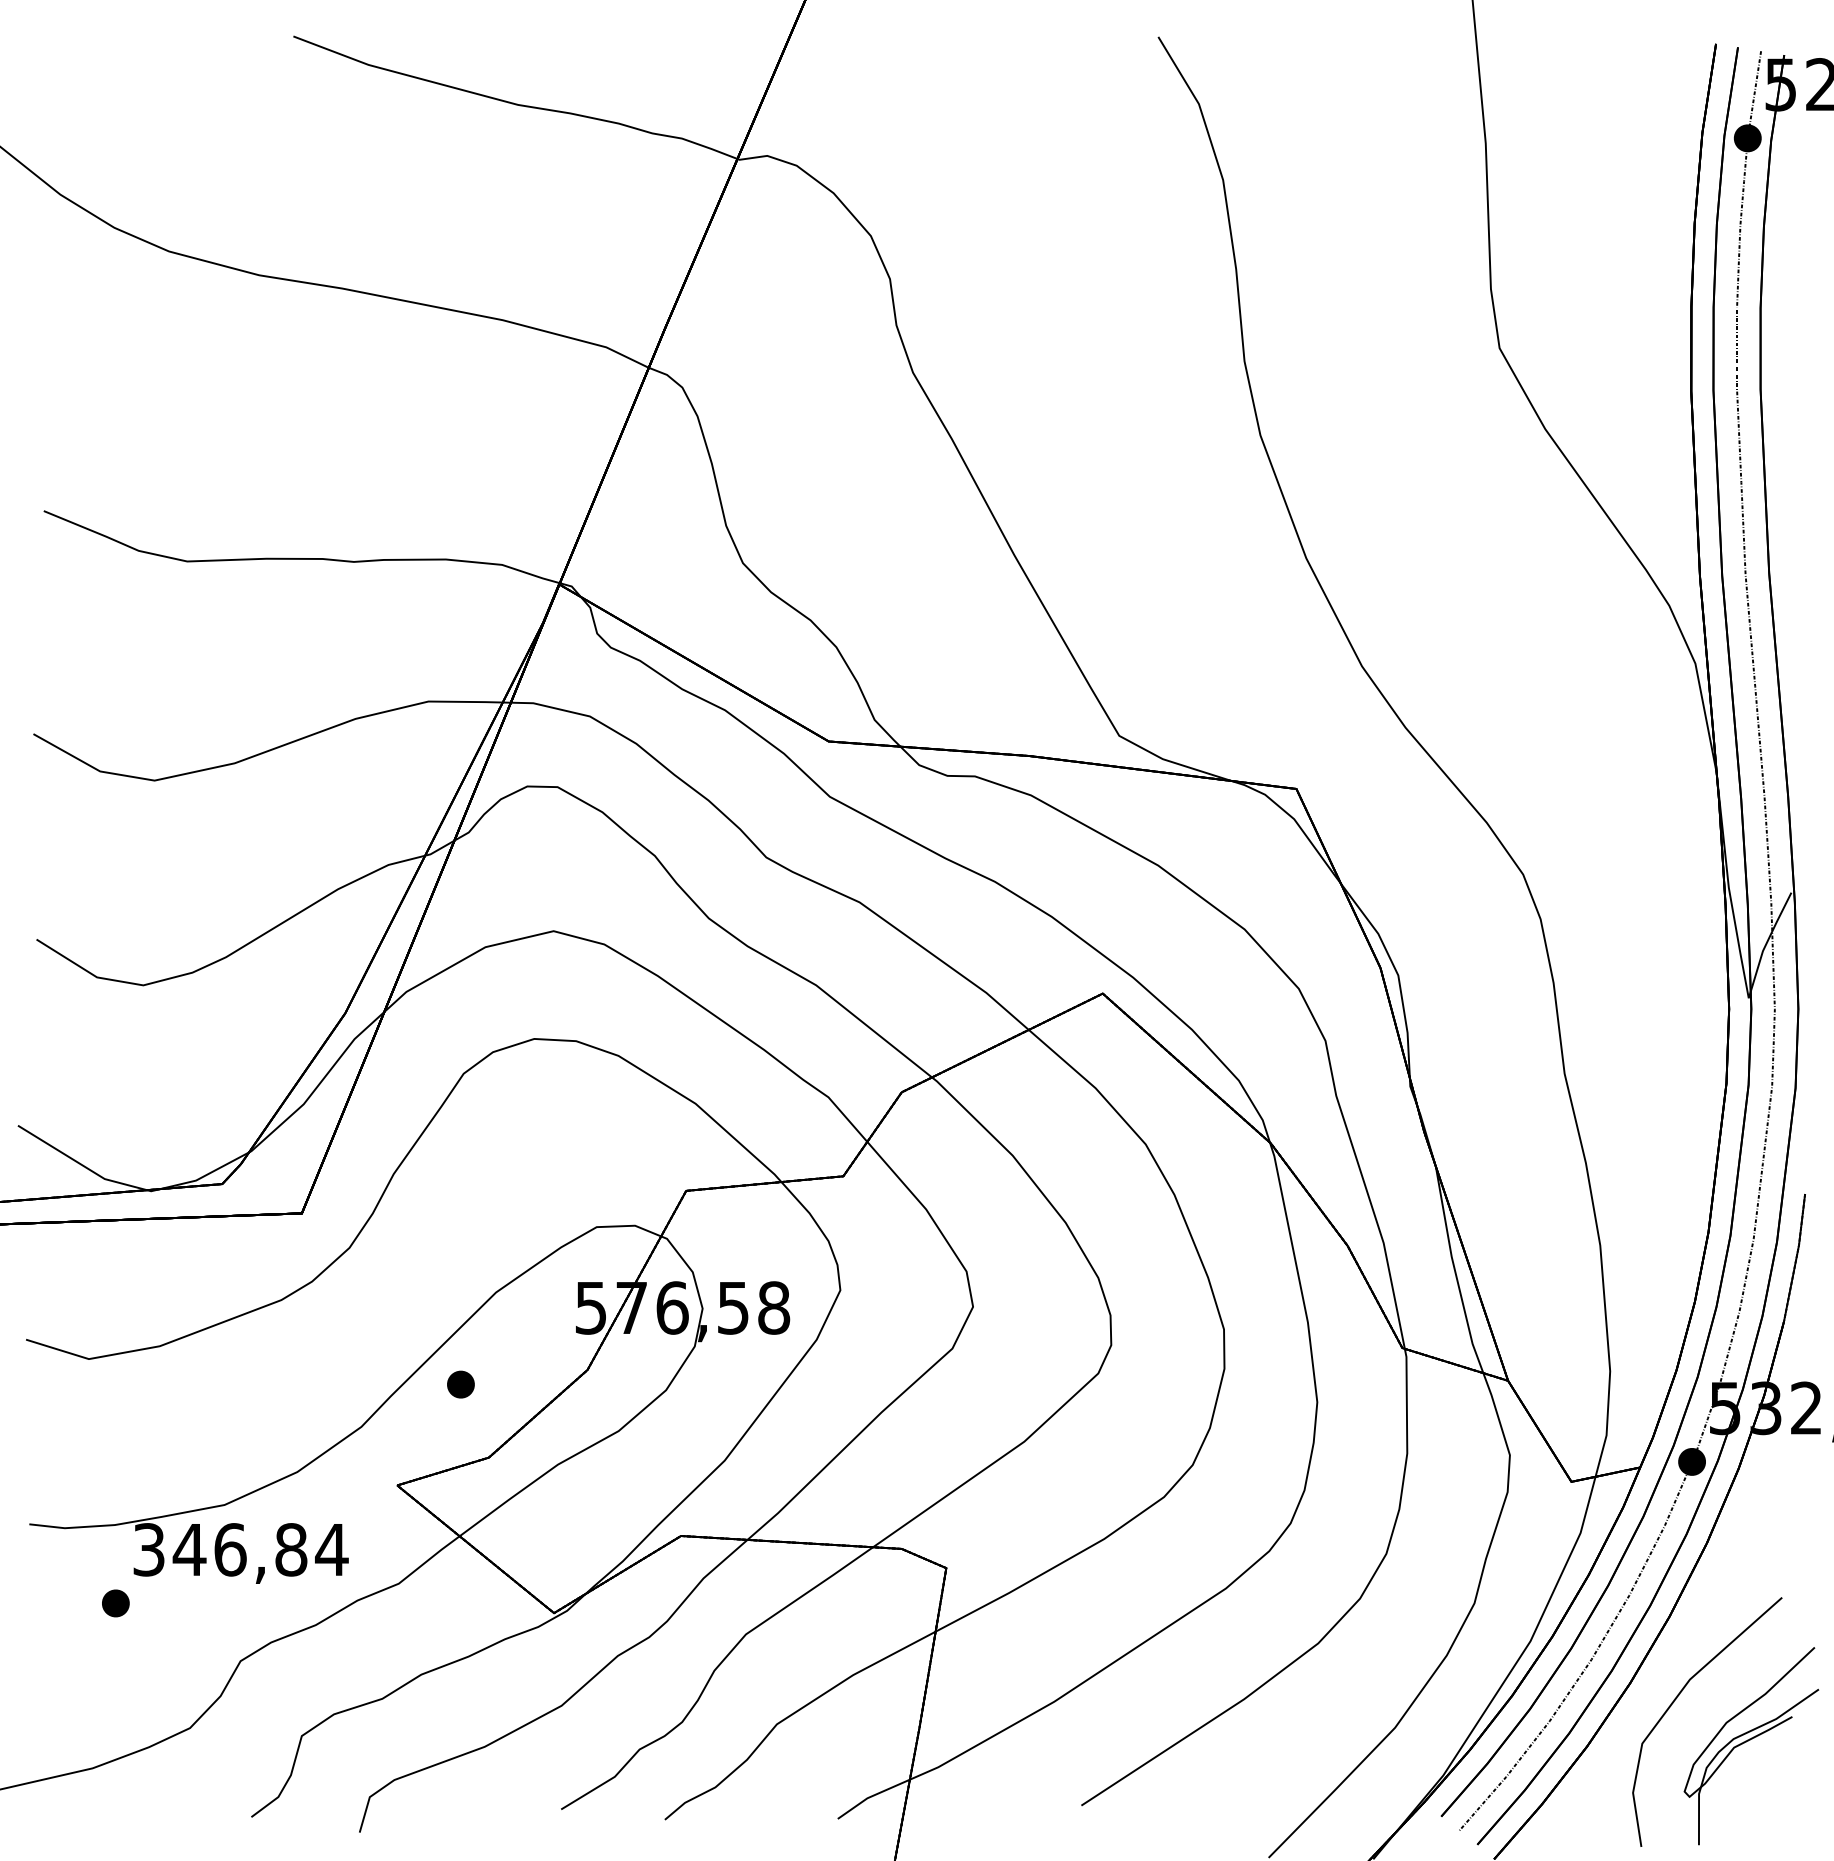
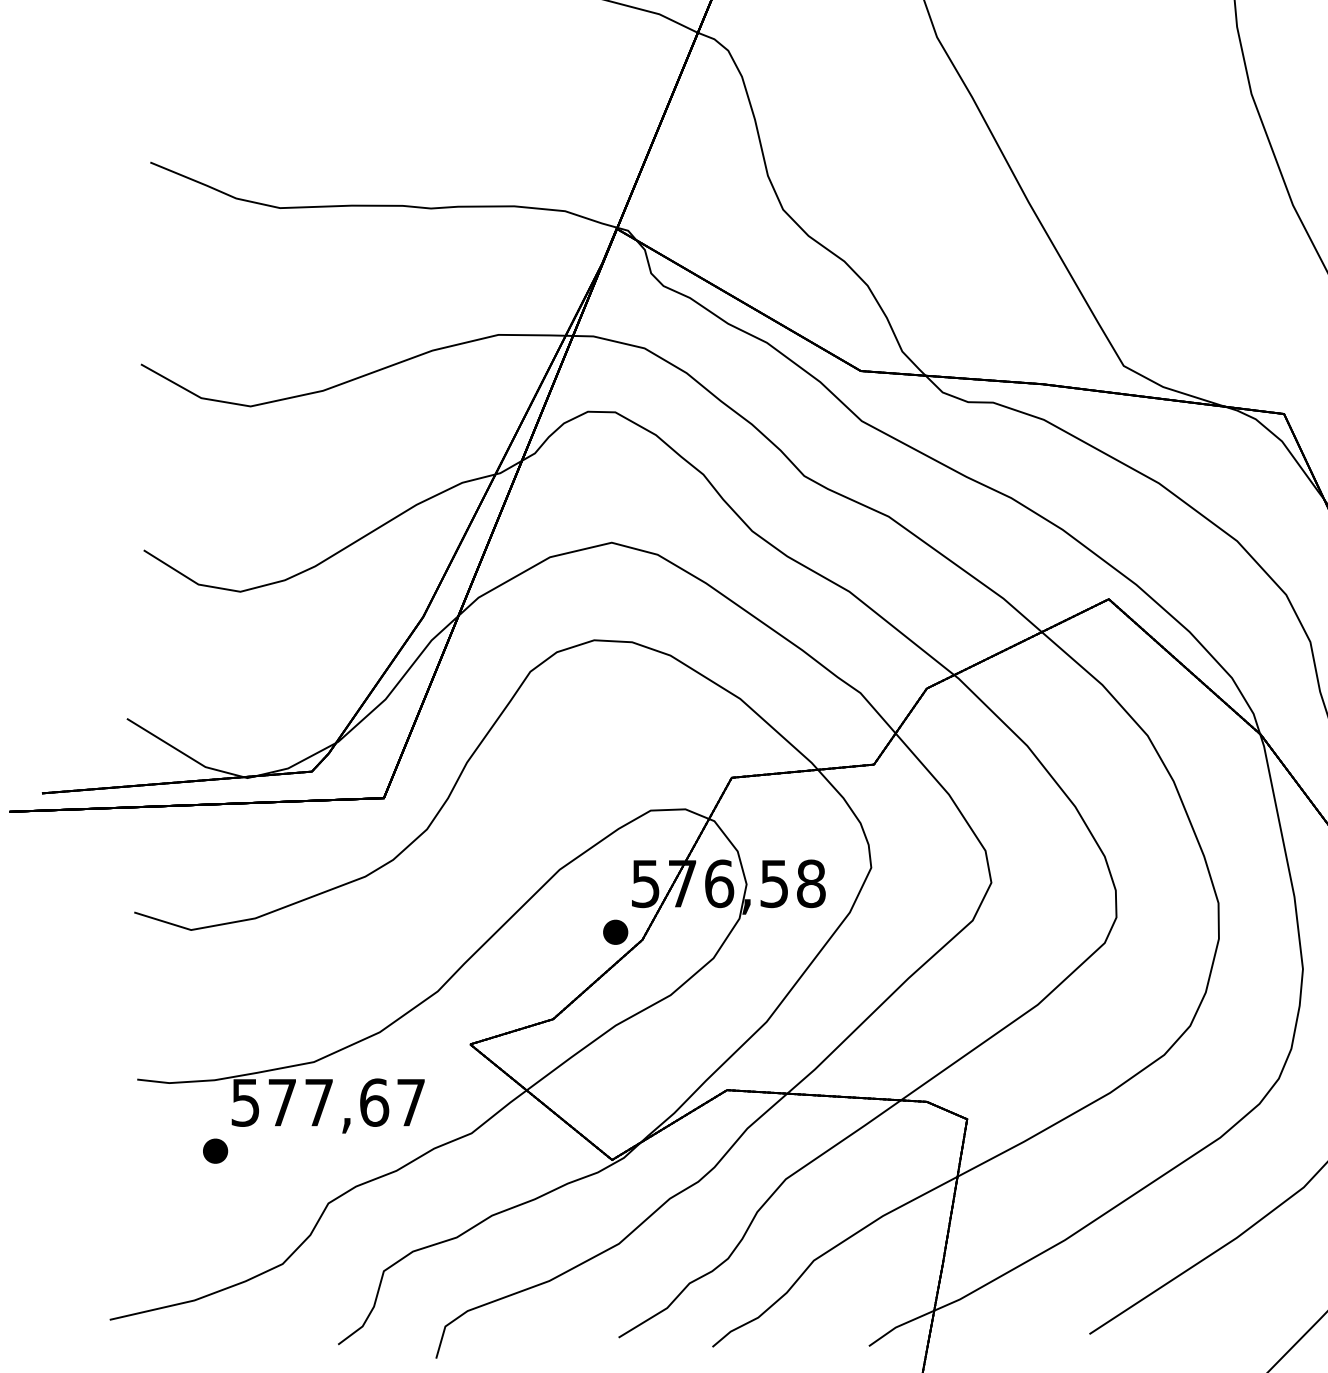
part: (460, 1384) -> (615, 932), moved
text: (241, 1549) -> (329, 1102), 346,84 -> 577,67

